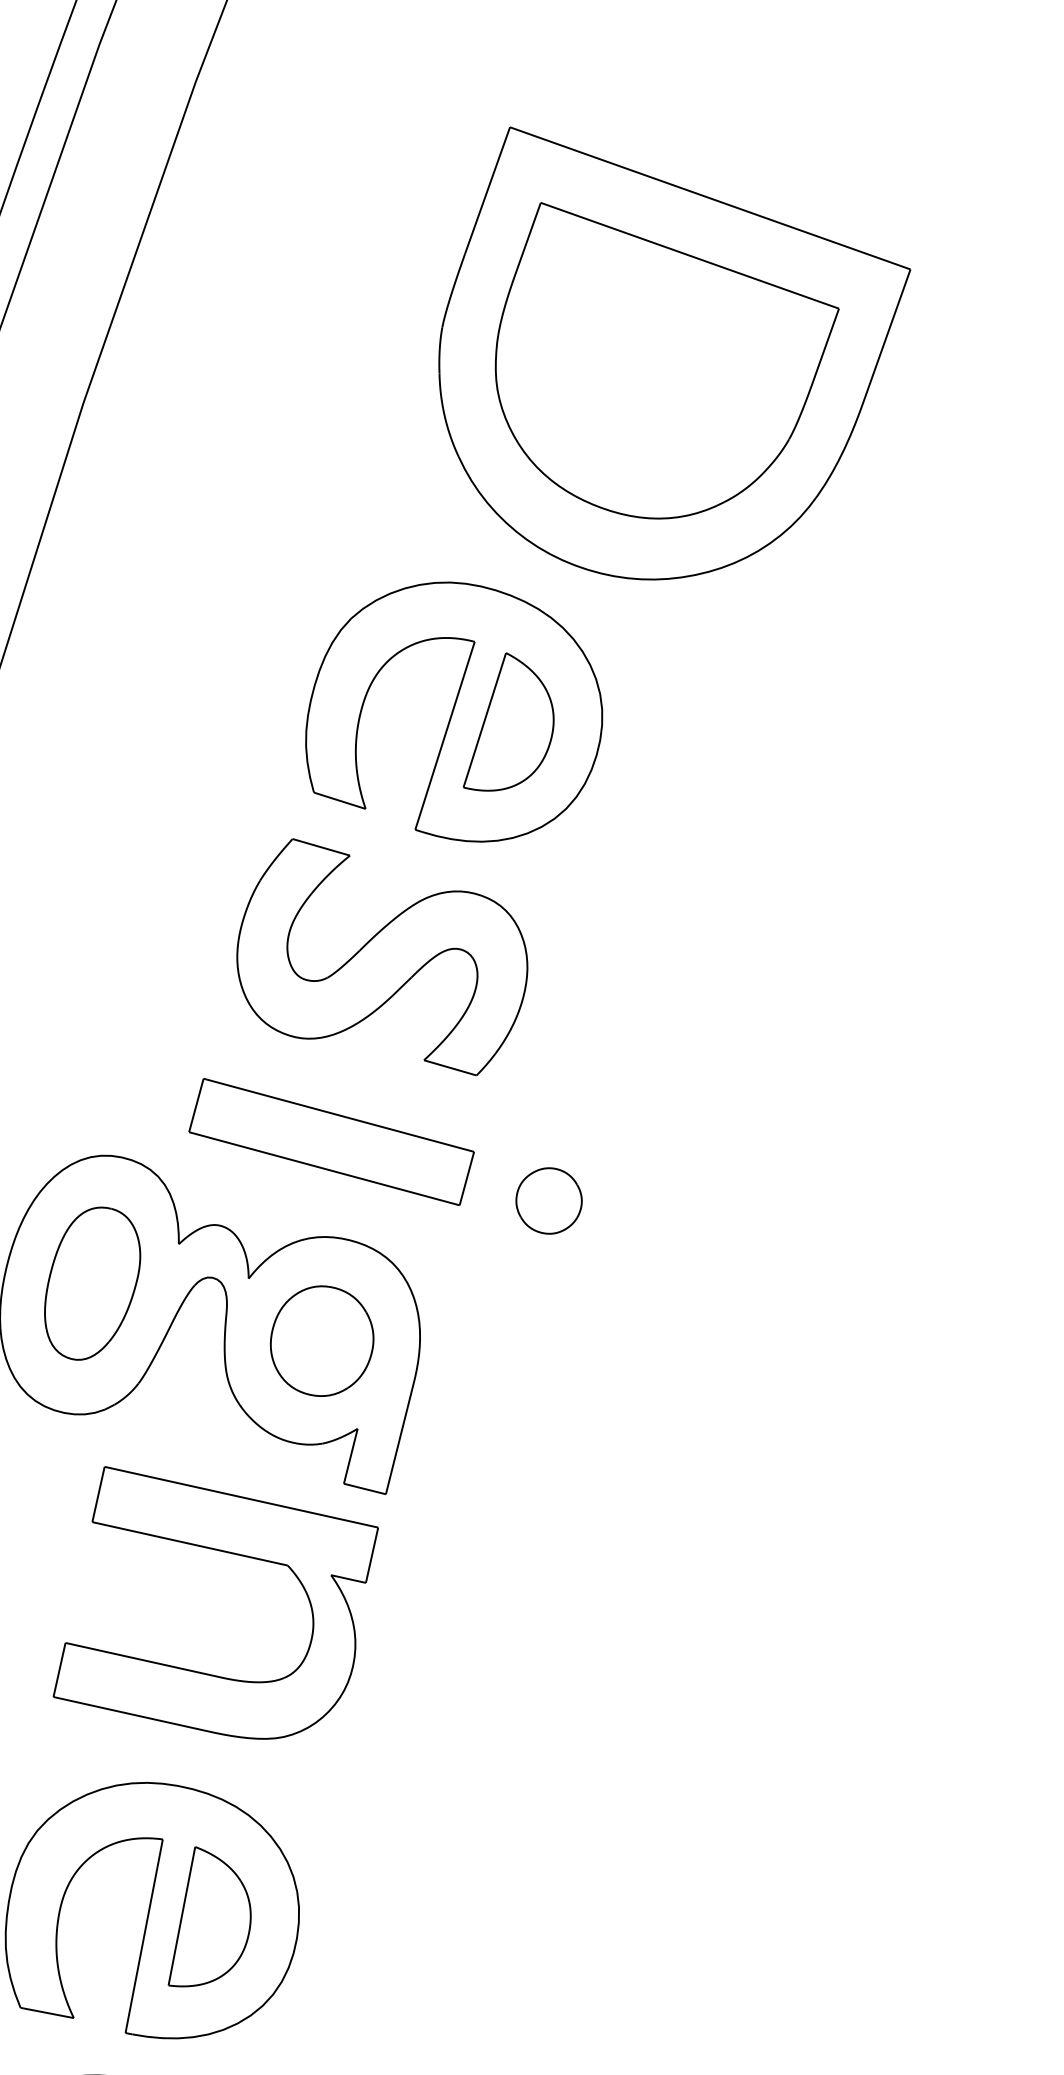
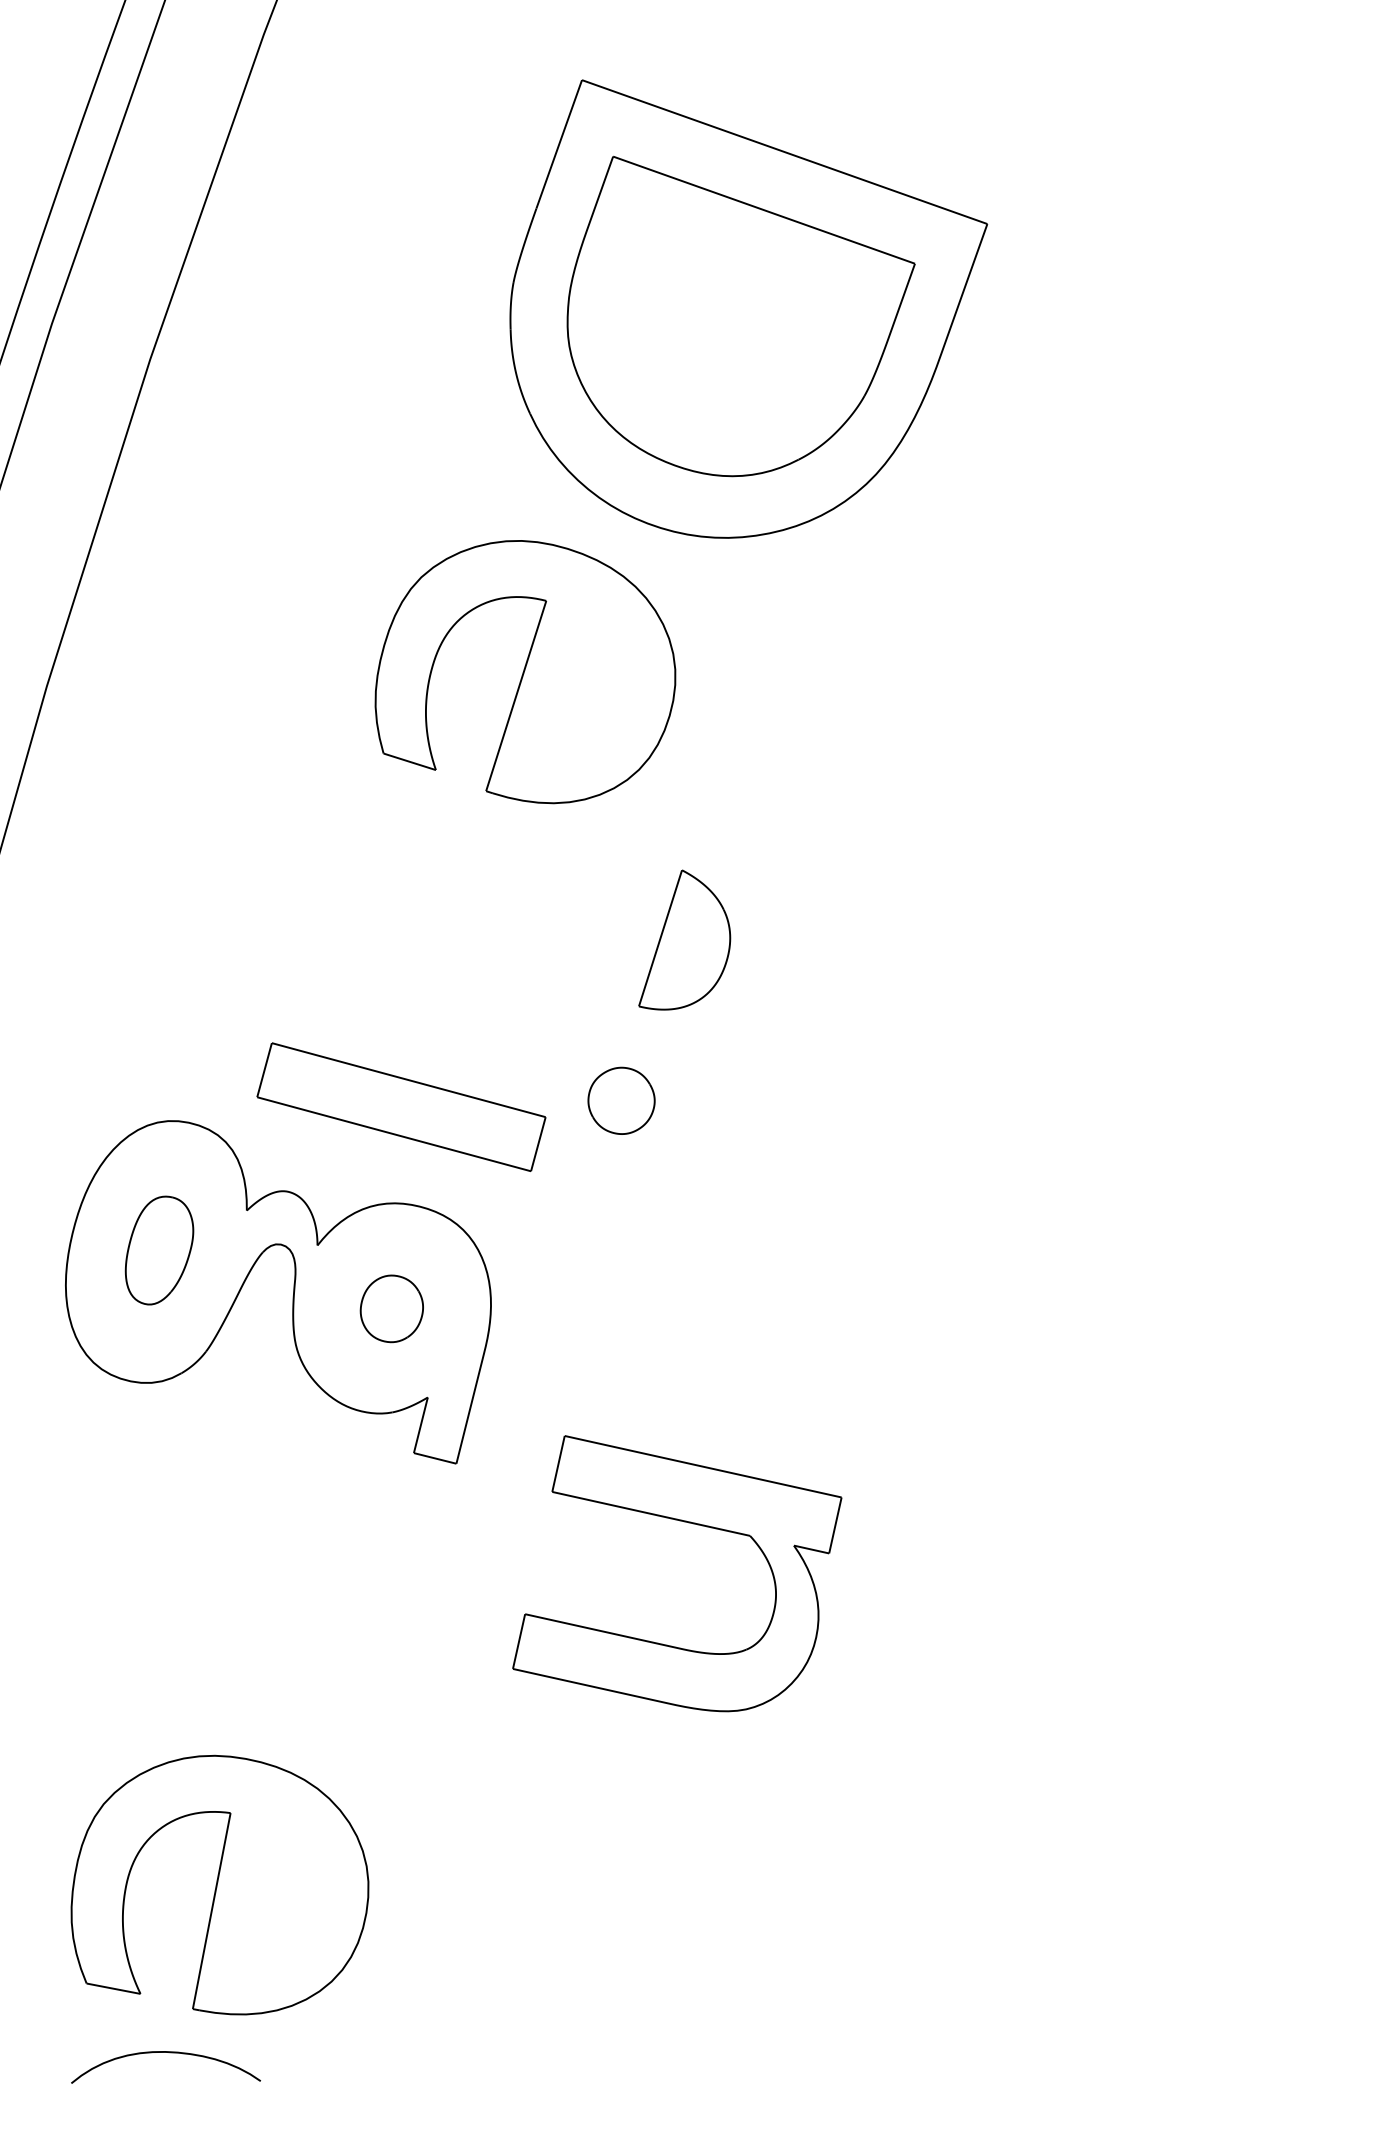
part: (508, 721) -> (684, 939), moved
part: (382, 956) -> (452, 919), removed
part: (549, 1200) -> (621, 1100), moved
part: (92, 1283) -> (159, 1250), size x0.7
part: (321, 1340) -> (391, 1308), size x0.6
part: (226, 1553) -> (688, 1523), moved
part: (209, 1916) -> (277, 1891), removed

